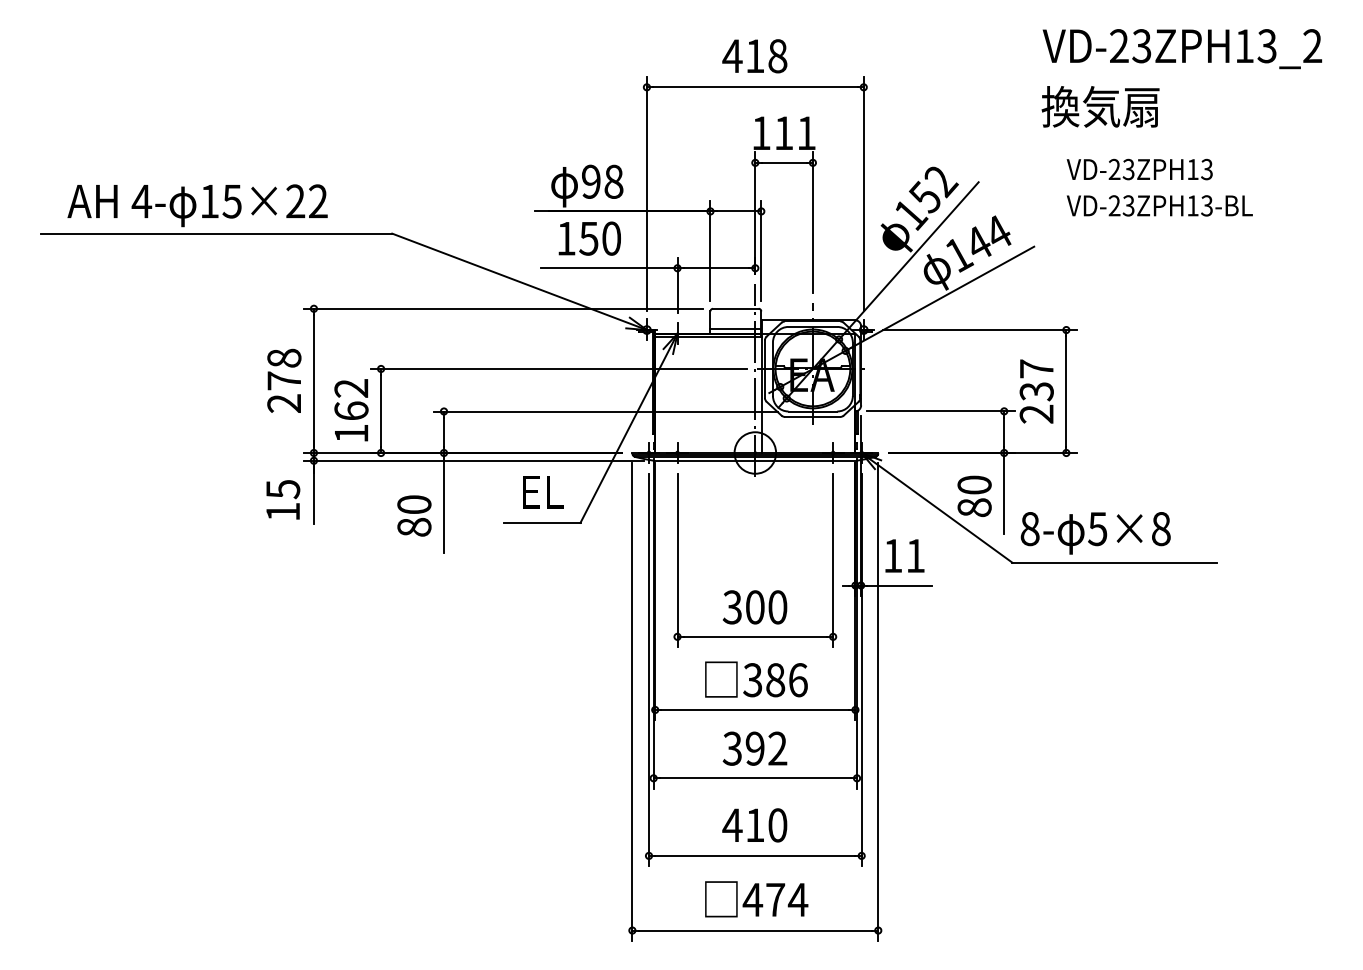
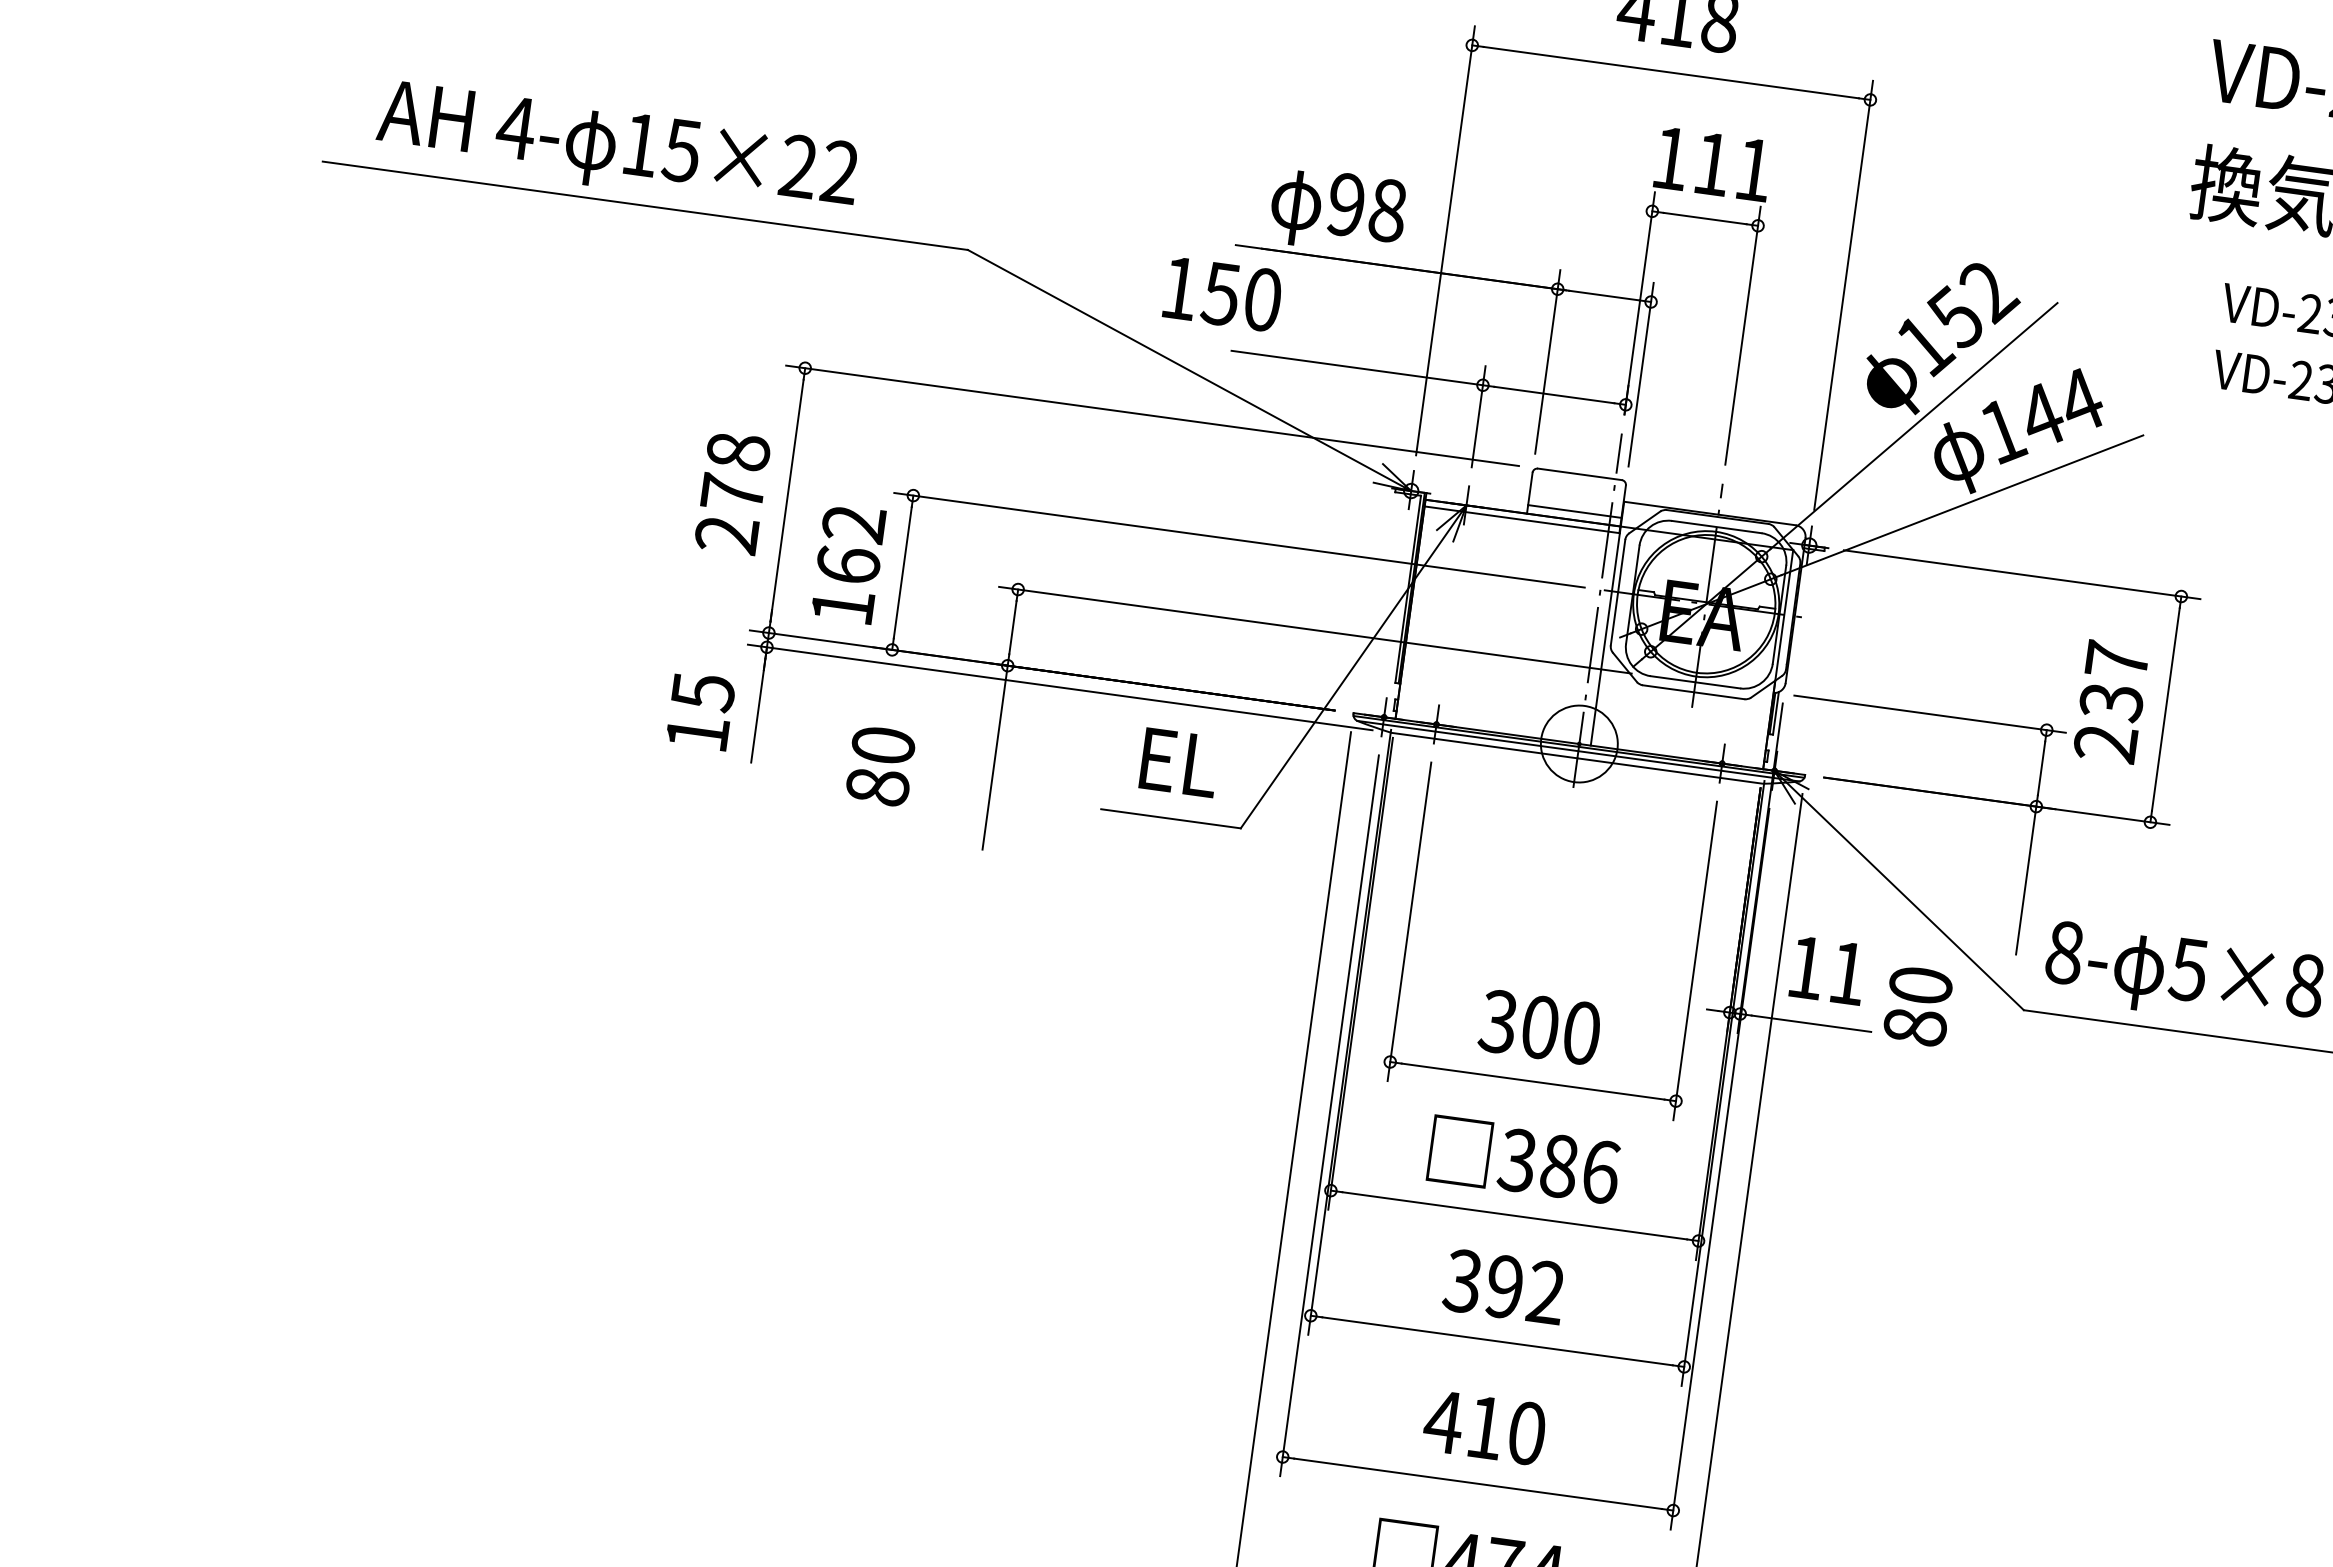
text: (589, 238) -> (1222, 293), moved
text: (974, 495) -> (1918, 1004), moved
text: (414, 515) -> (880, 765), moved

